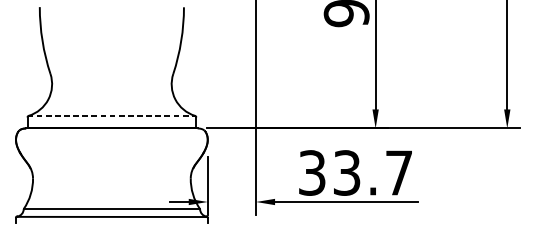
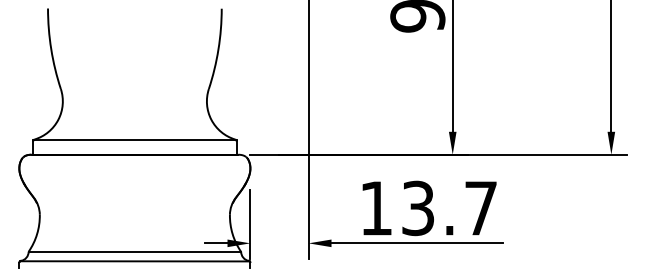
line: (111, 115) -> (134, 139), dashed -> solid
text: (312, 173) -> (376, 208), 33.7 -> 13.7

